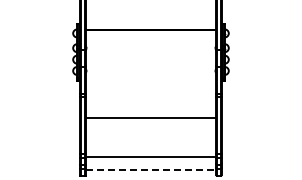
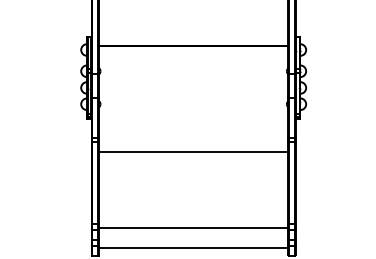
line: (150, 117) -> (192, 151), moved
line: (151, 170) -> (194, 248), dashed -> solid

